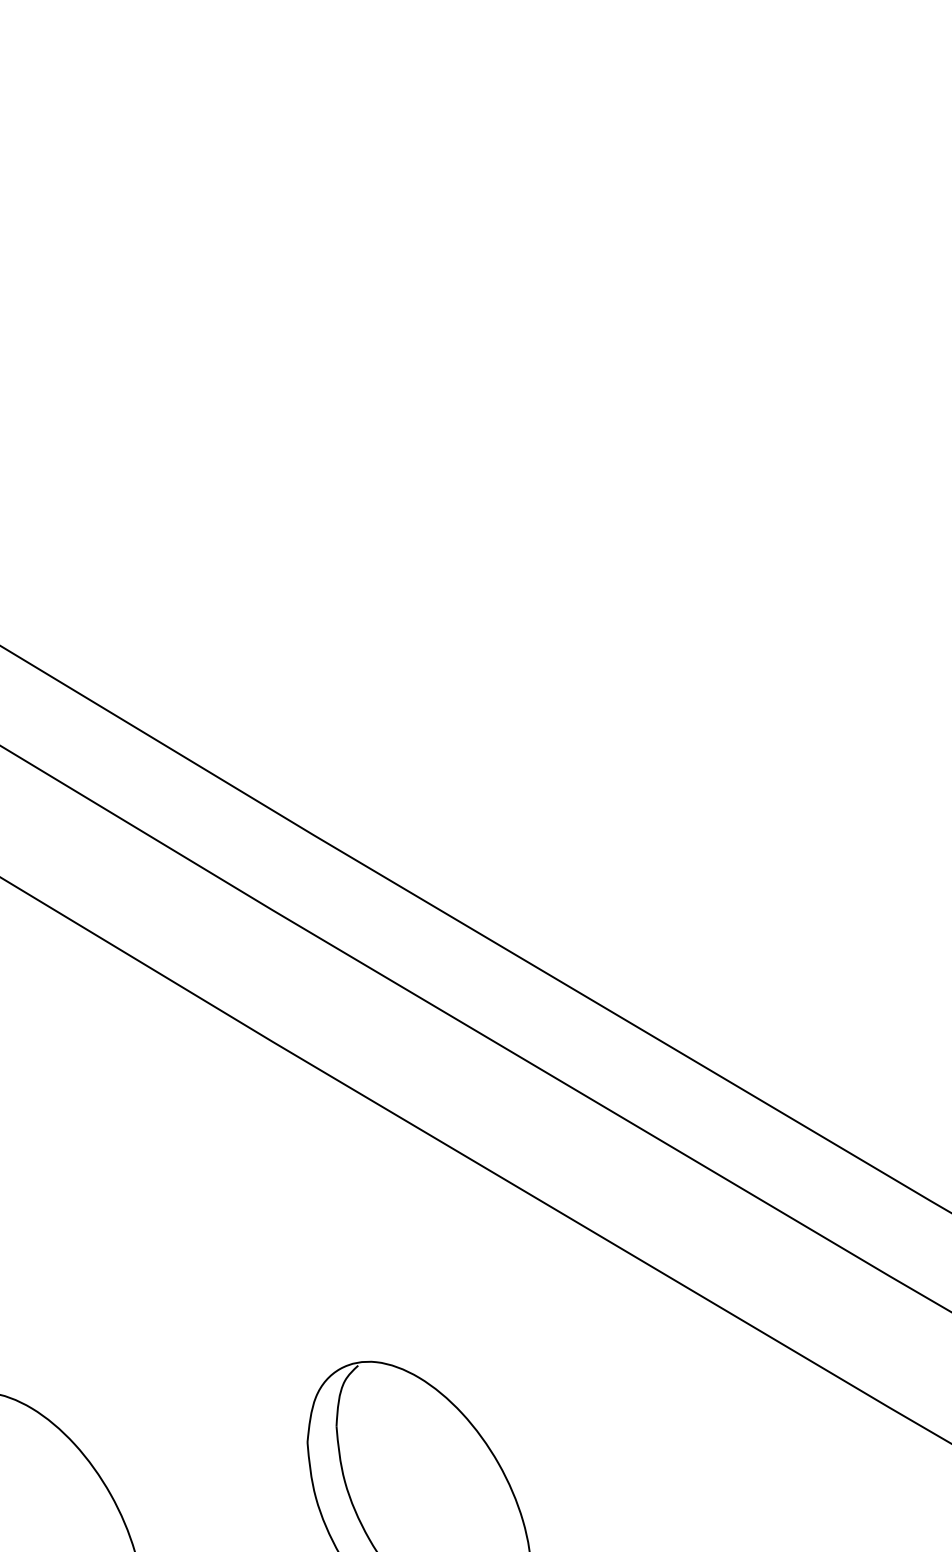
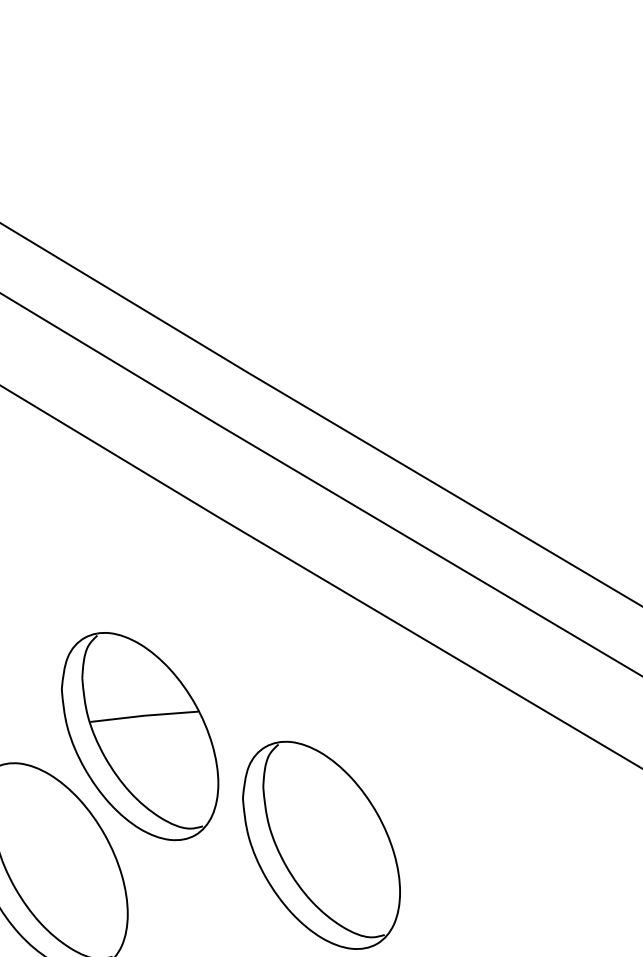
part: (160, 1353) -> (139, 735), added

